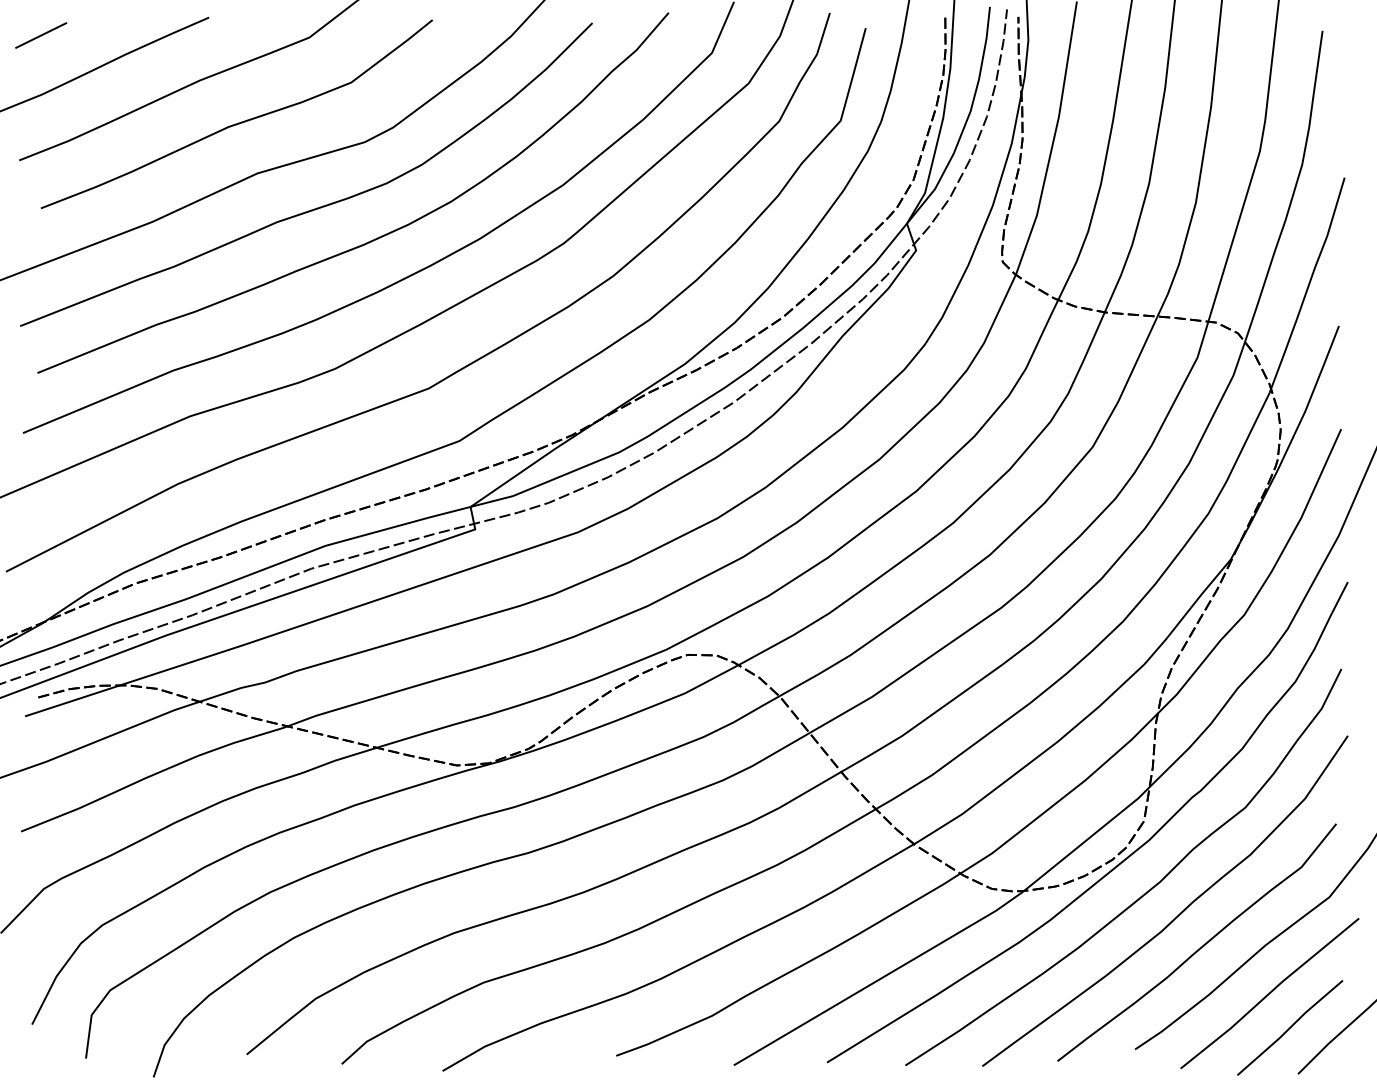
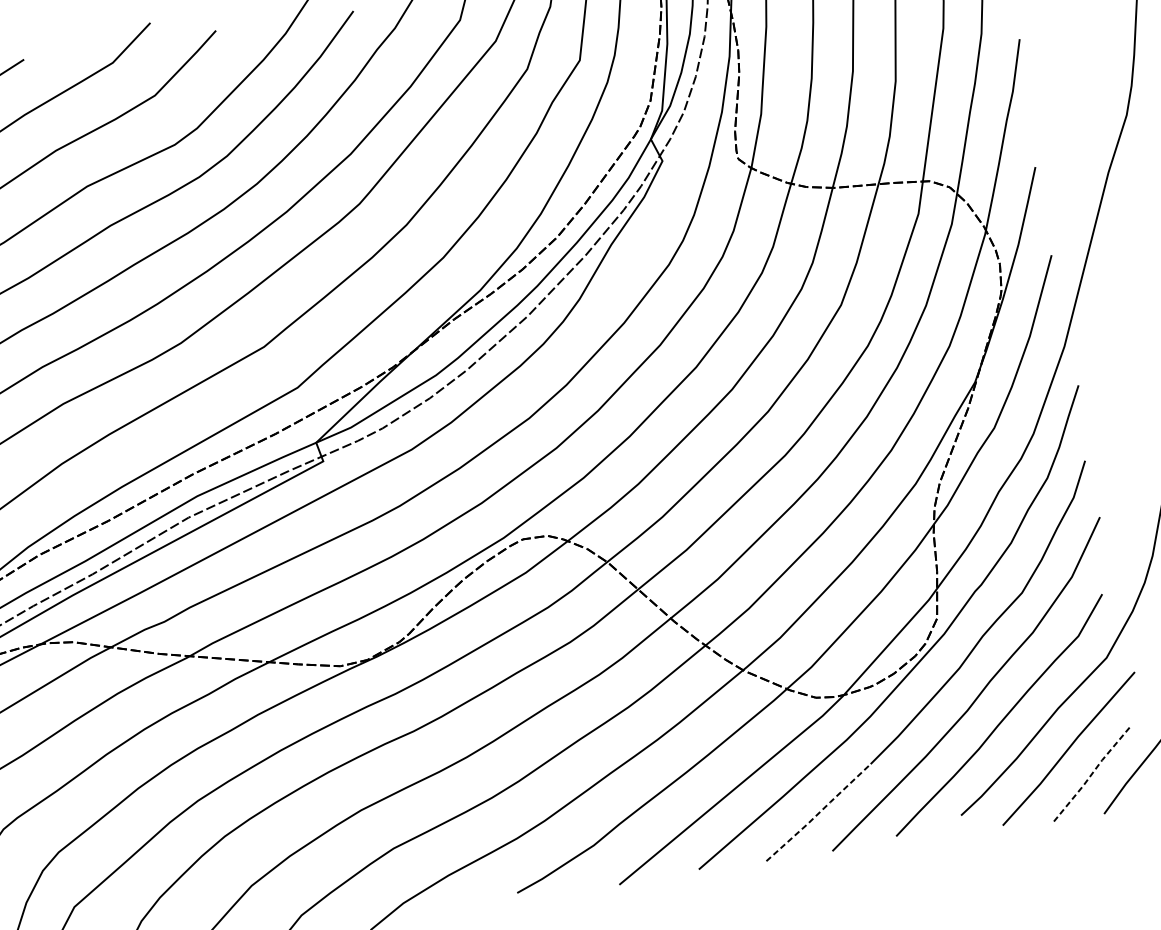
line: (974, 1020) -> (819, 812), solid -> dashed
line: (1290, 1027) -> (1091, 775), solid -> dashed

